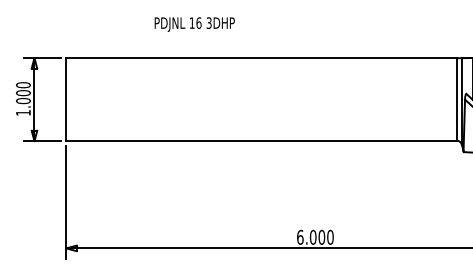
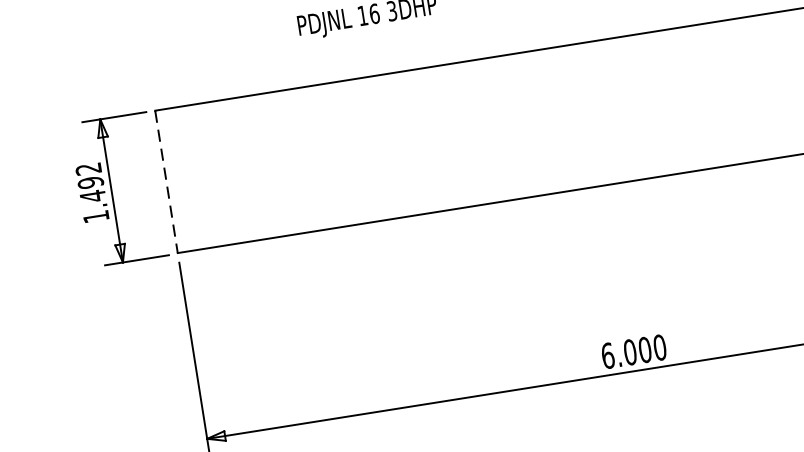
text: (23, 93) -> (91, 183), 1.000 -> 1.492
line: (66, 99) -> (166, 181), solid -> dashed

